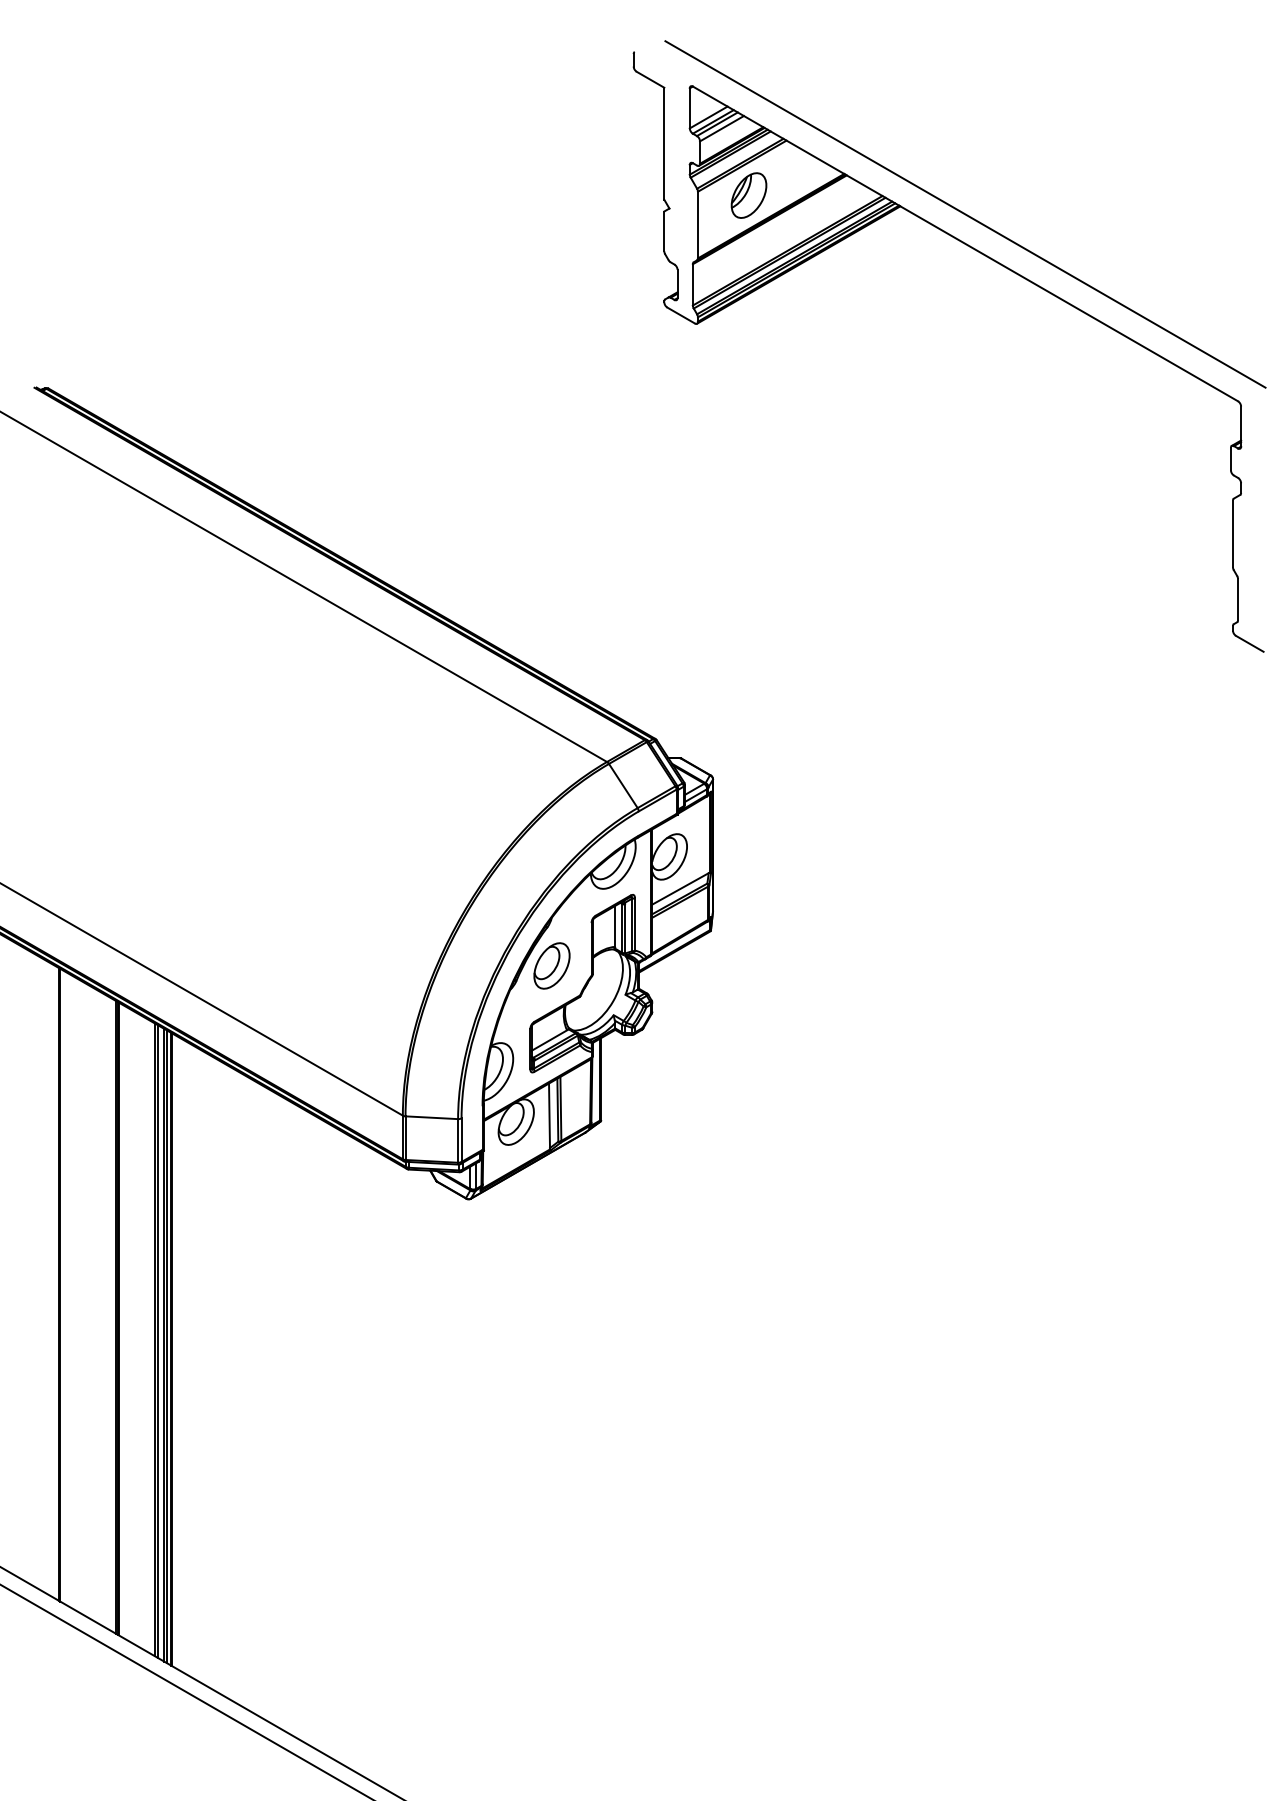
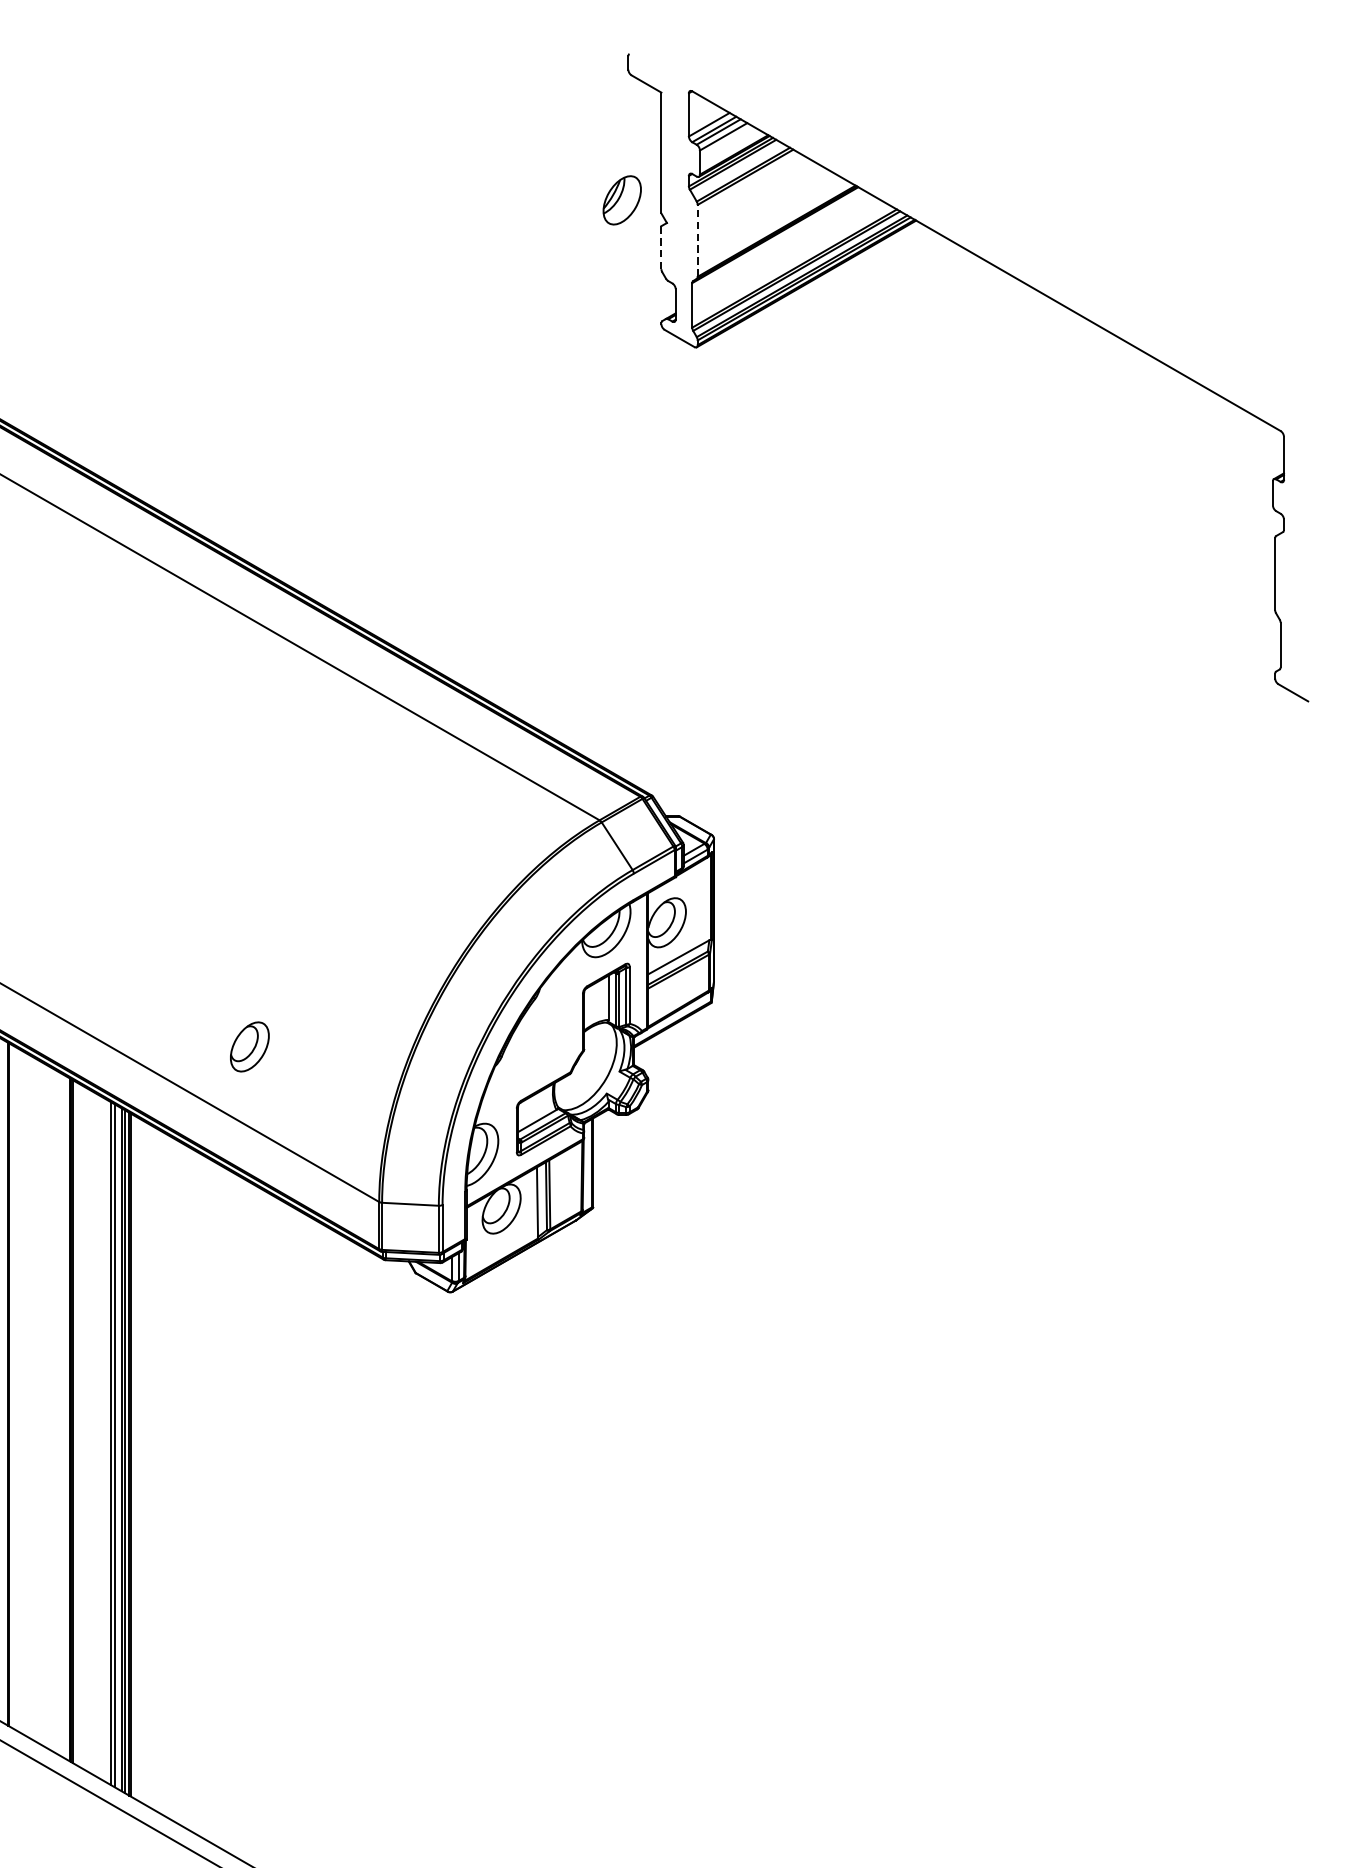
part: (748, 195) -> (621, 200), moved
line: (965, 214) -> (986, 229), removed
line: (698, 224) -> (698, 240), solid -> dashed
line: (664, 231) -> (661, 247), solid -> dashed
part: (551, 965) -> (249, 1046), moved

